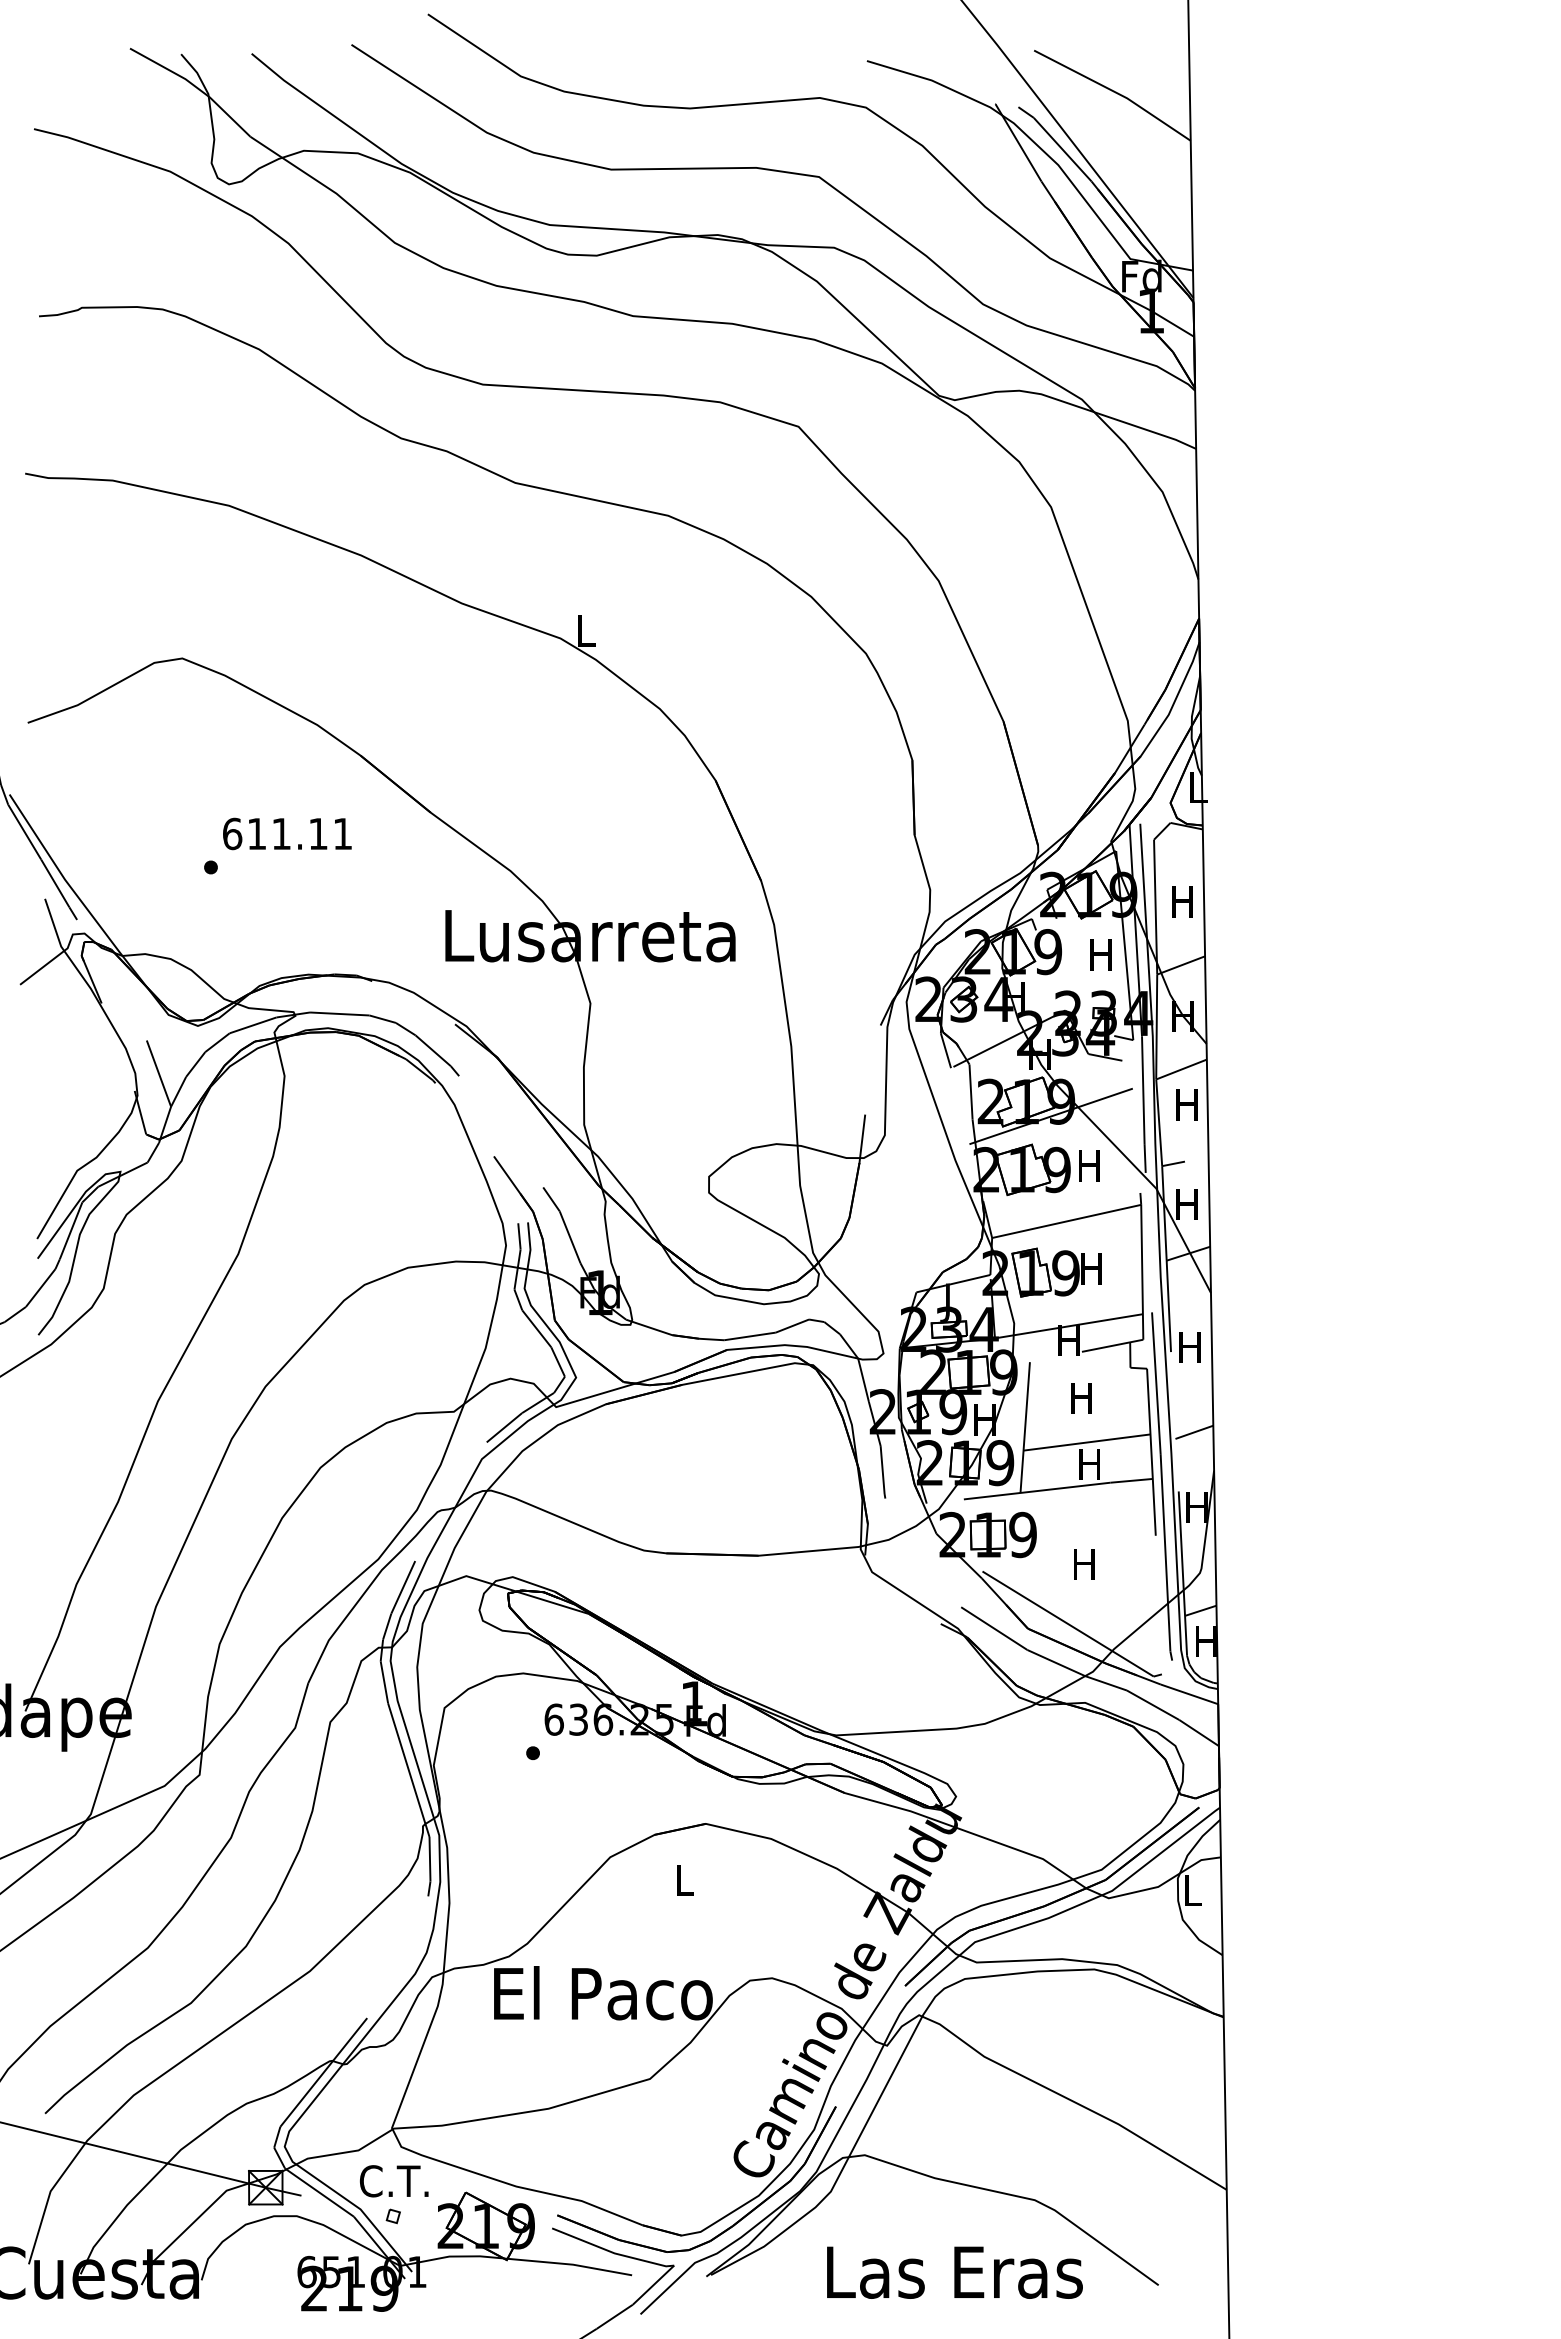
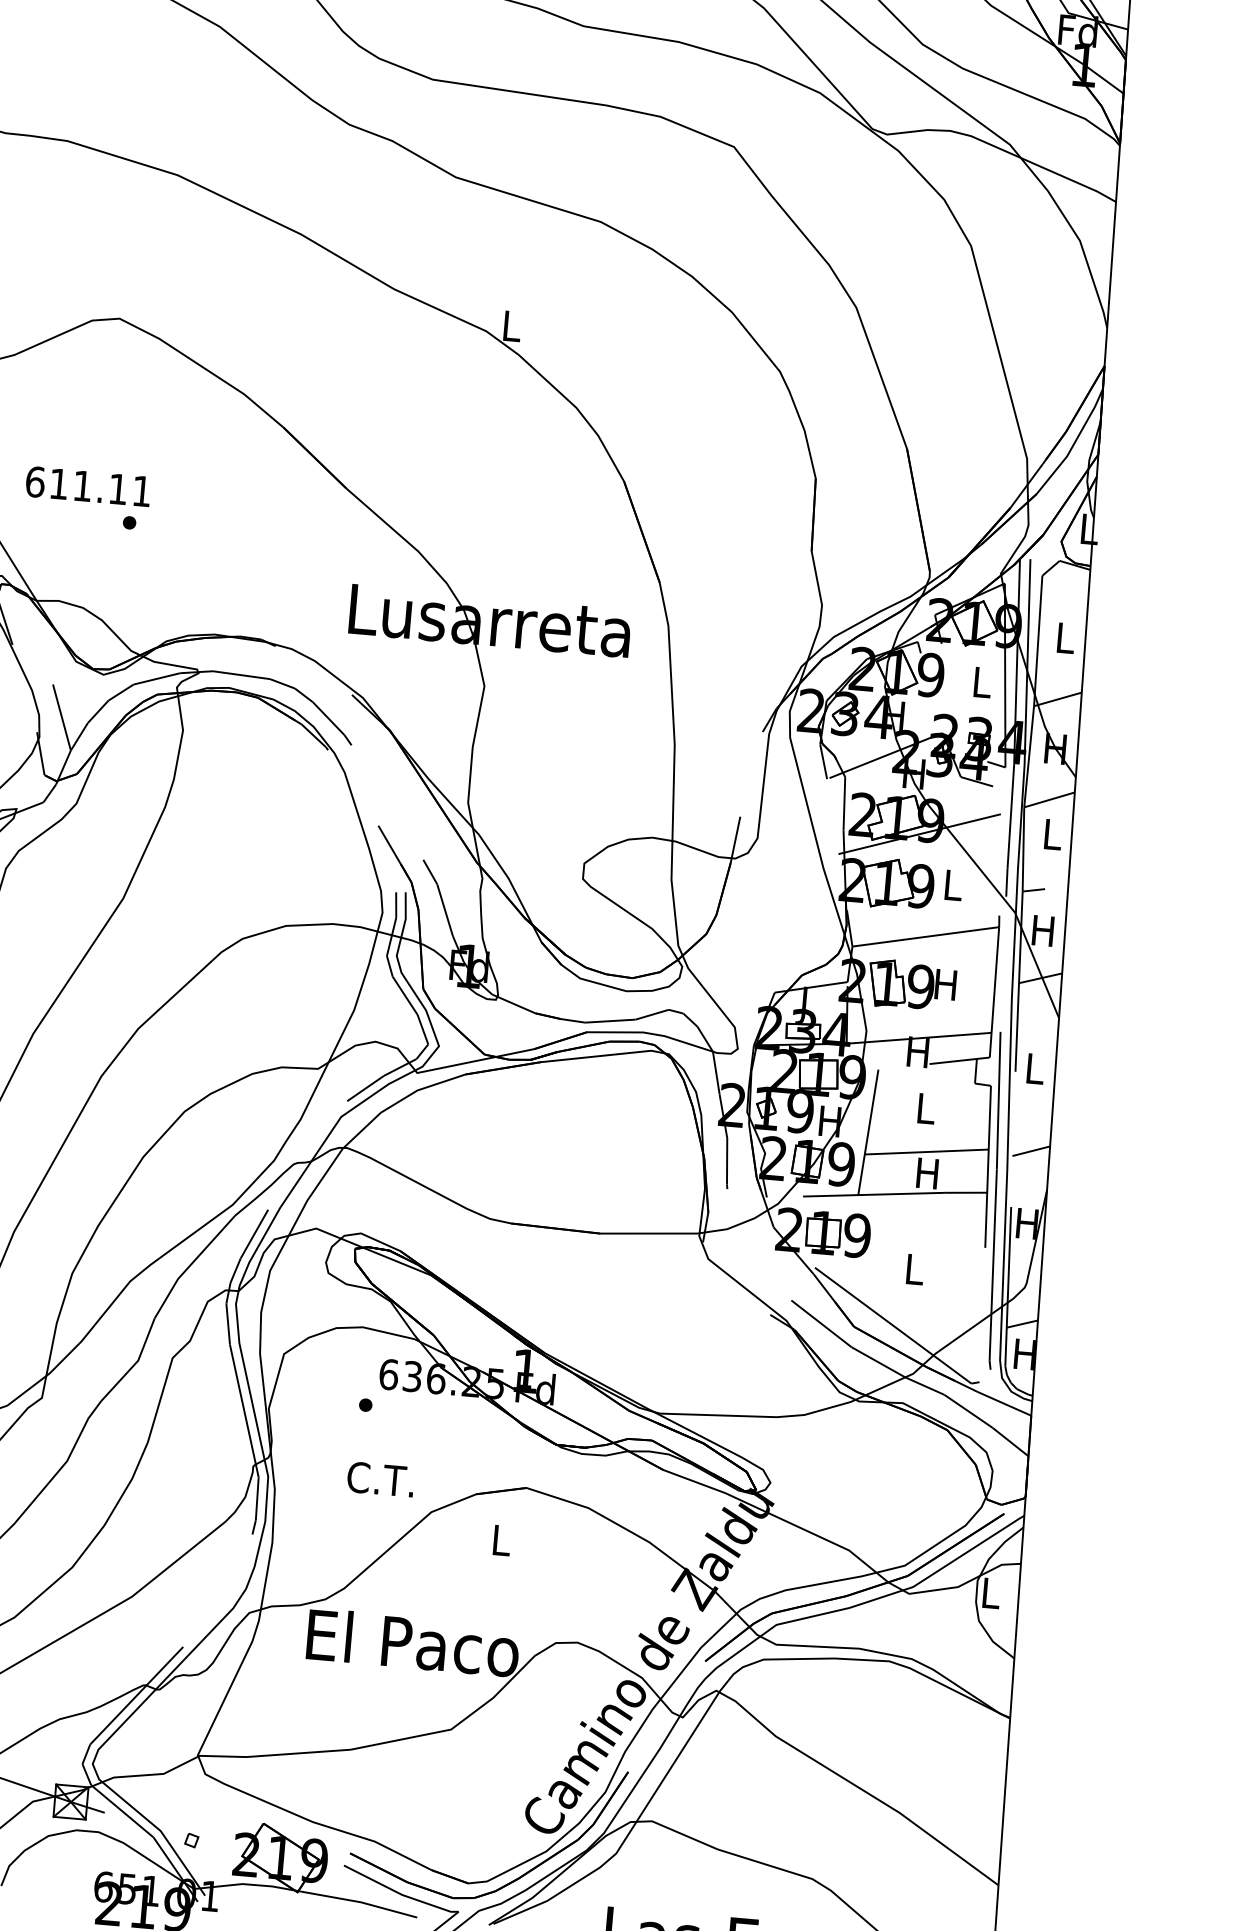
text: (287, 833) -> (88, 486), moved
text: (1182, 901) -> (1064, 637), H -> L
text: (1100, 954) -> (980, 682), H -> L
text: (1186, 1104) -> (1051, 834), H -> L
text: (1089, 1165) -> (952, 884), H -> L
text: (1189, 1347) -> (1033, 1068), H -> L
text: (1081, 1398) -> (925, 1109), H -> L
text: (1084, 1564) -> (914, 1269), H -> L
text: (394, 2181) -> (381, 1479), moved

